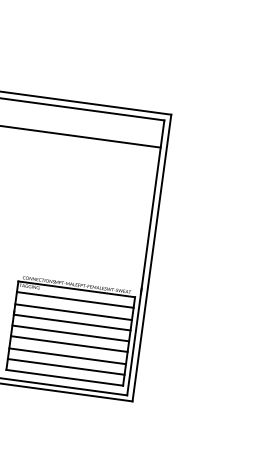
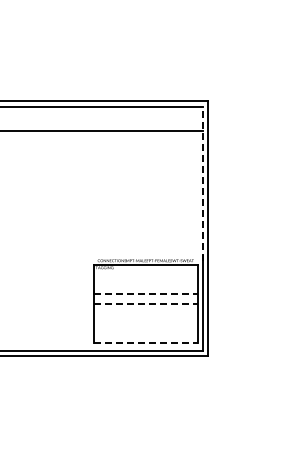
line: (152, 206) -> (202, 183), solid -> dashed
line: (74, 300) -> (145, 274), removed
line: (73, 311) -> (145, 284), removed
line: (72, 322) -> (146, 294), solid -> dashed
line: (71, 333) -> (146, 303), solid -> dashed
line: (68, 344) -> (145, 313), removed
line: (66, 356) -> (145, 324), removed
line: (65, 366) -> (145, 333), removed
line: (65, 378) -> (146, 343), solid -> dashed

